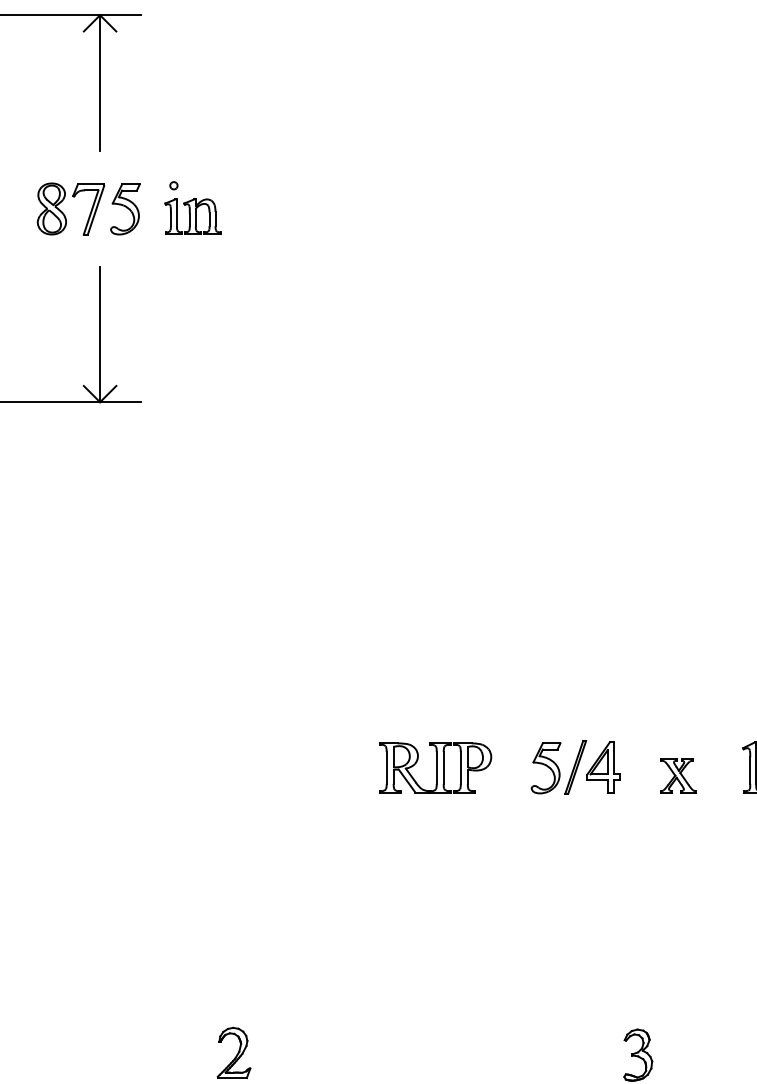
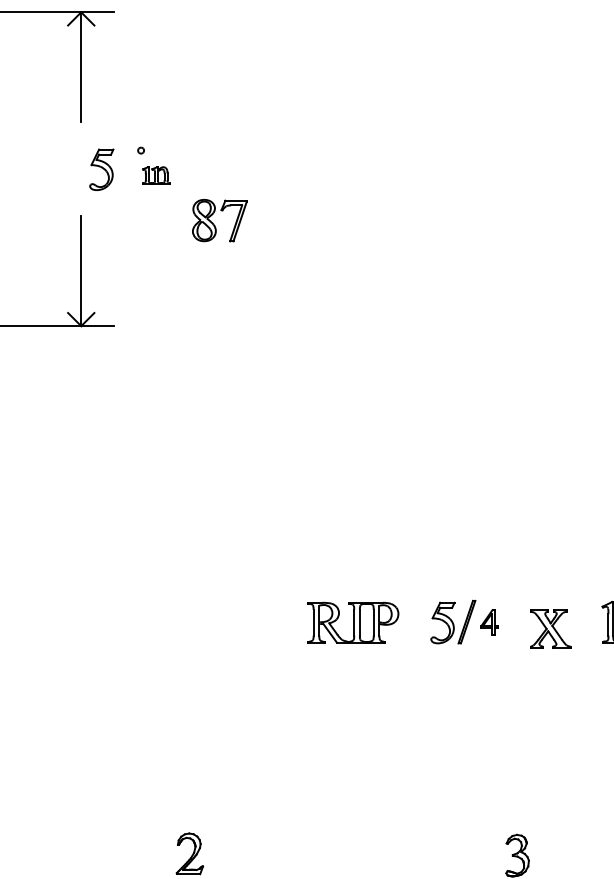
part: (64, 213) -> (214, 224), moved
part: (192, 216) -> (156, 175), size x0.6
part: (603, 767) -> (489, 622), size x0.6
part: (678, 775) -> (550, 628), size x1.4

